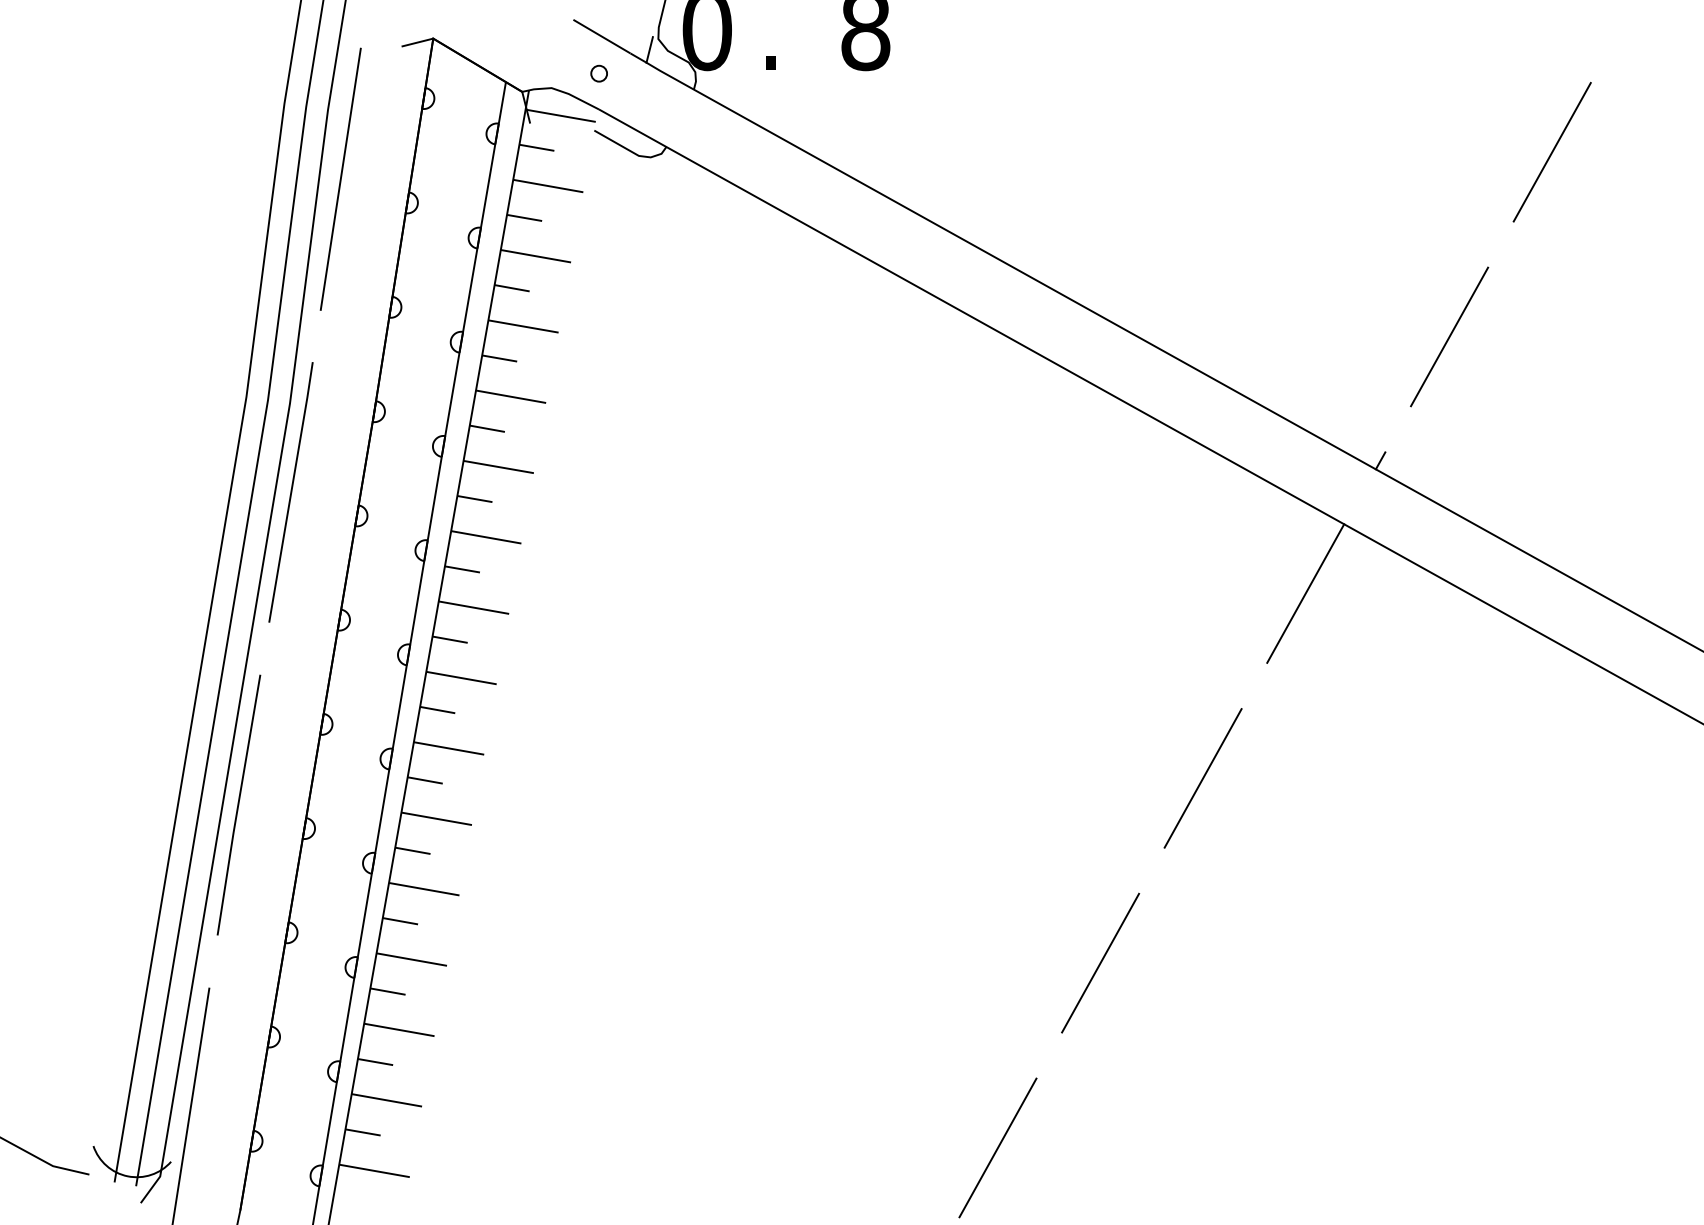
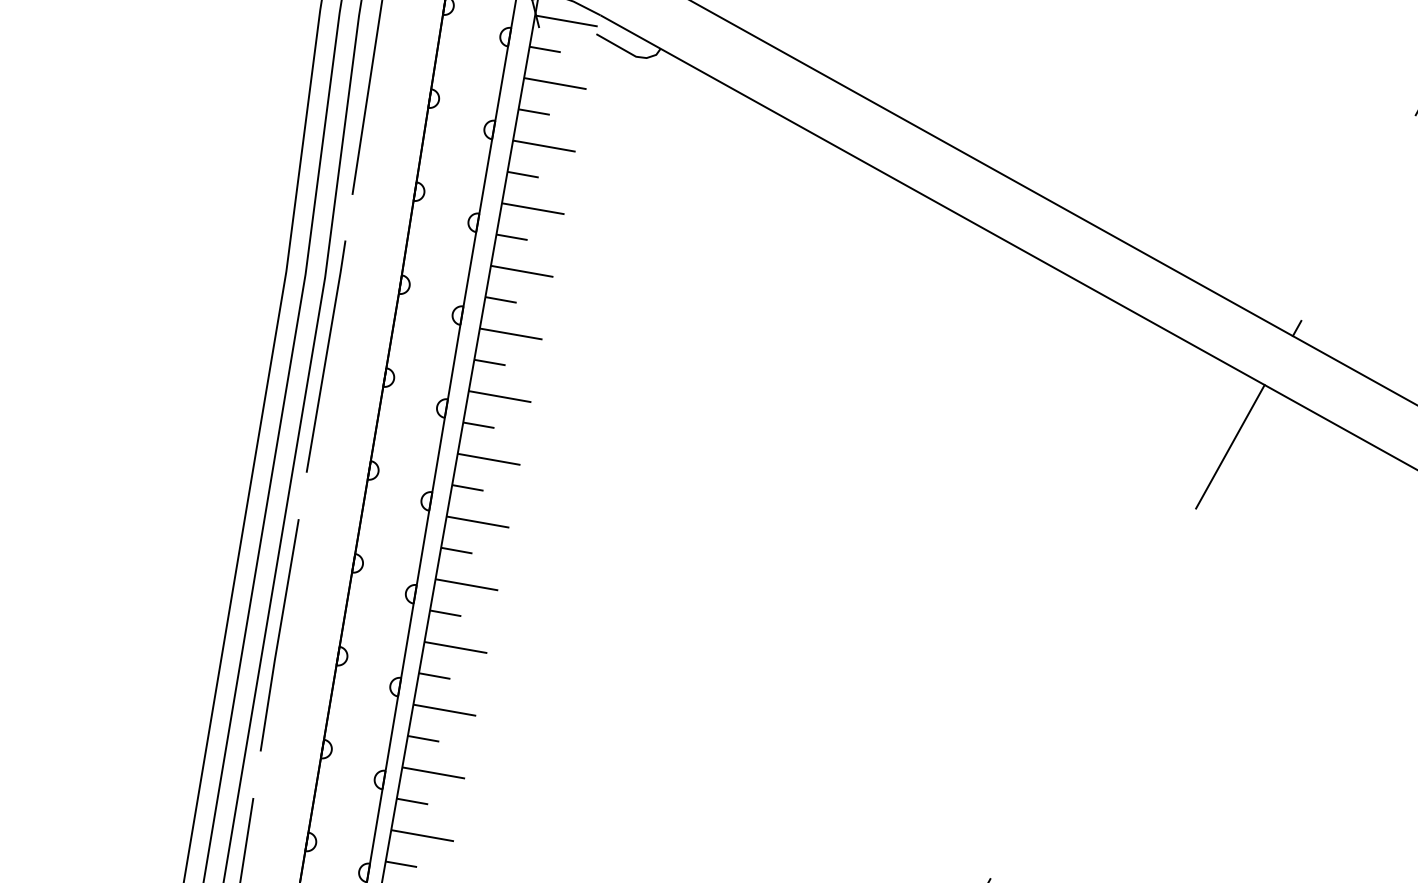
line: (1449, 336) -> (1358, 217), removed
line: (1202, 778) -> (1138, 611), removed
line: (1100, 962) -> (1047, 775), removed

